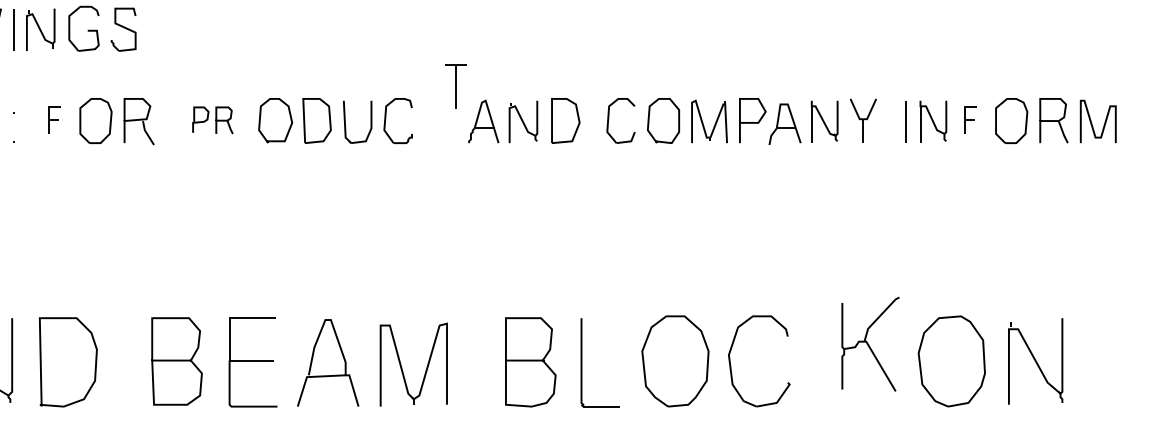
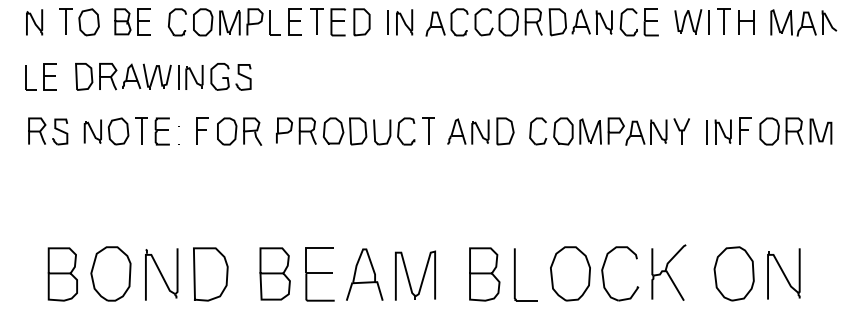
part: (456, 85) -> (428, 130), moved
part: (54, 119) -> (202, 130), size x1.67
part: (212, 119) -> (296, 130), size x1.67
part: (970, 119) -> (745, 130), size x1.67
part: (869, 343) -> (668, 272), moved

